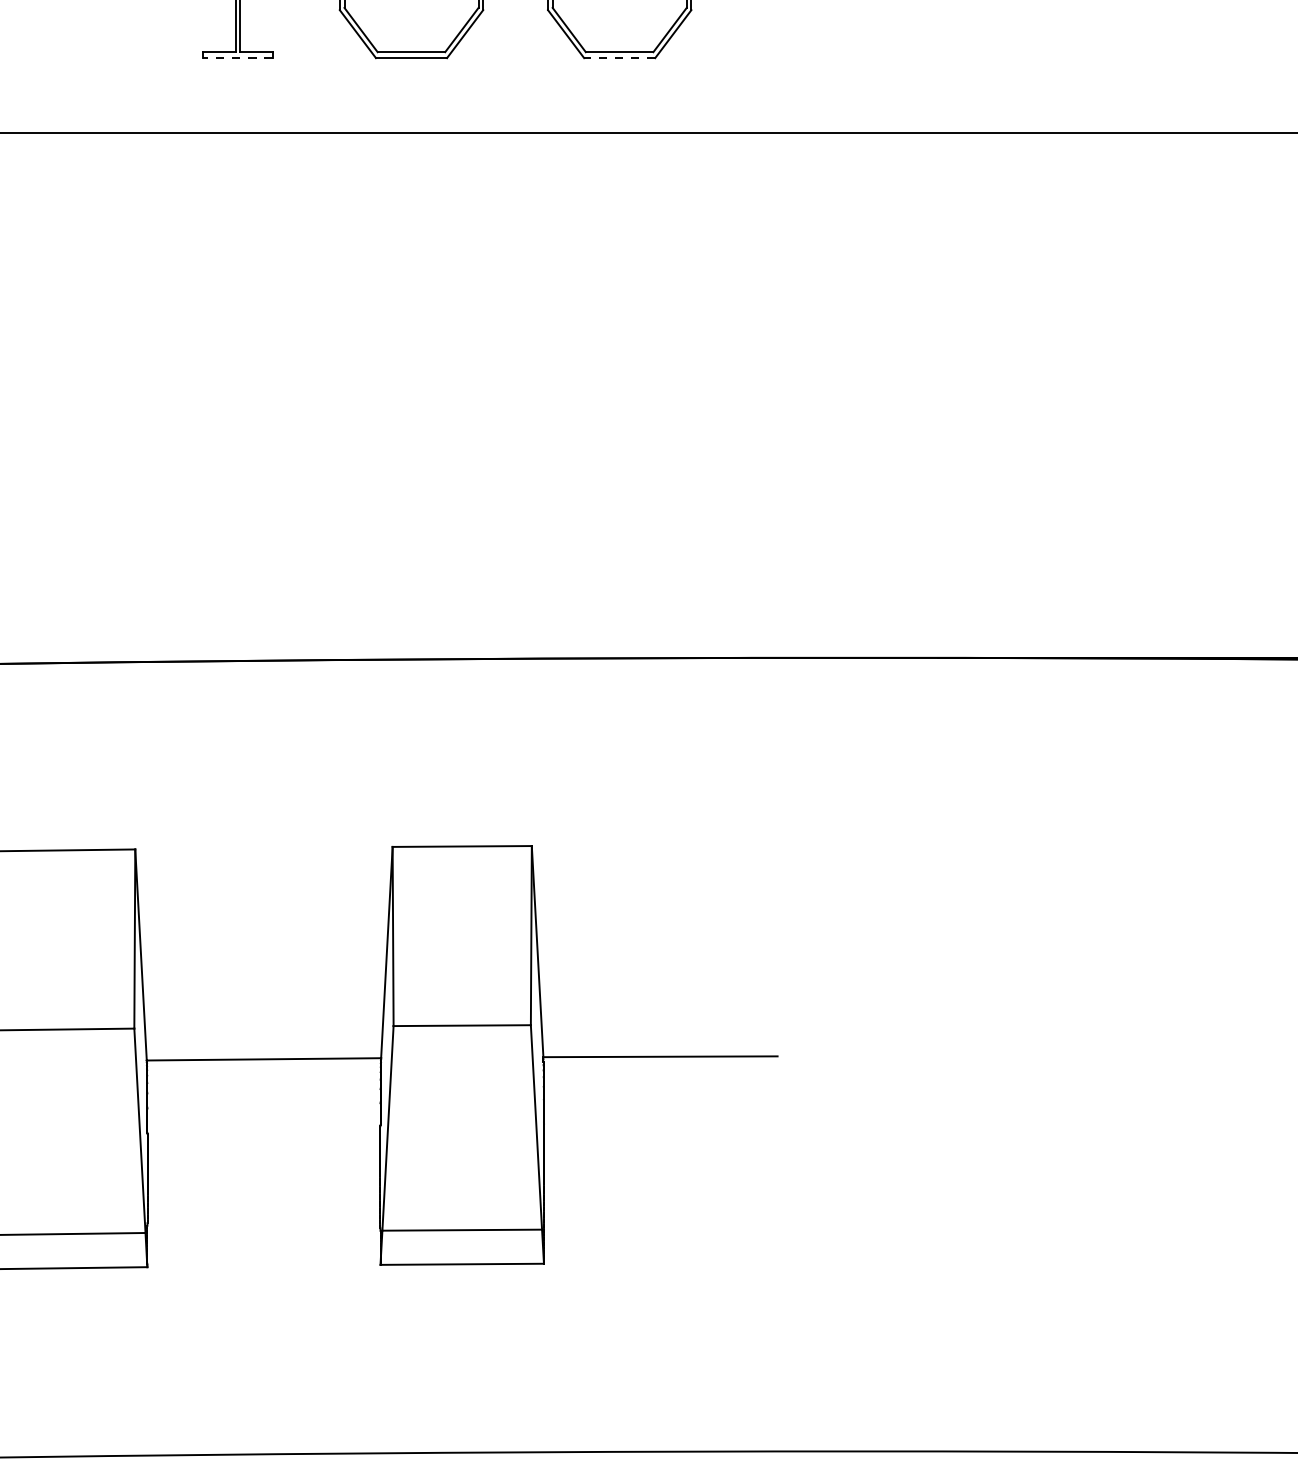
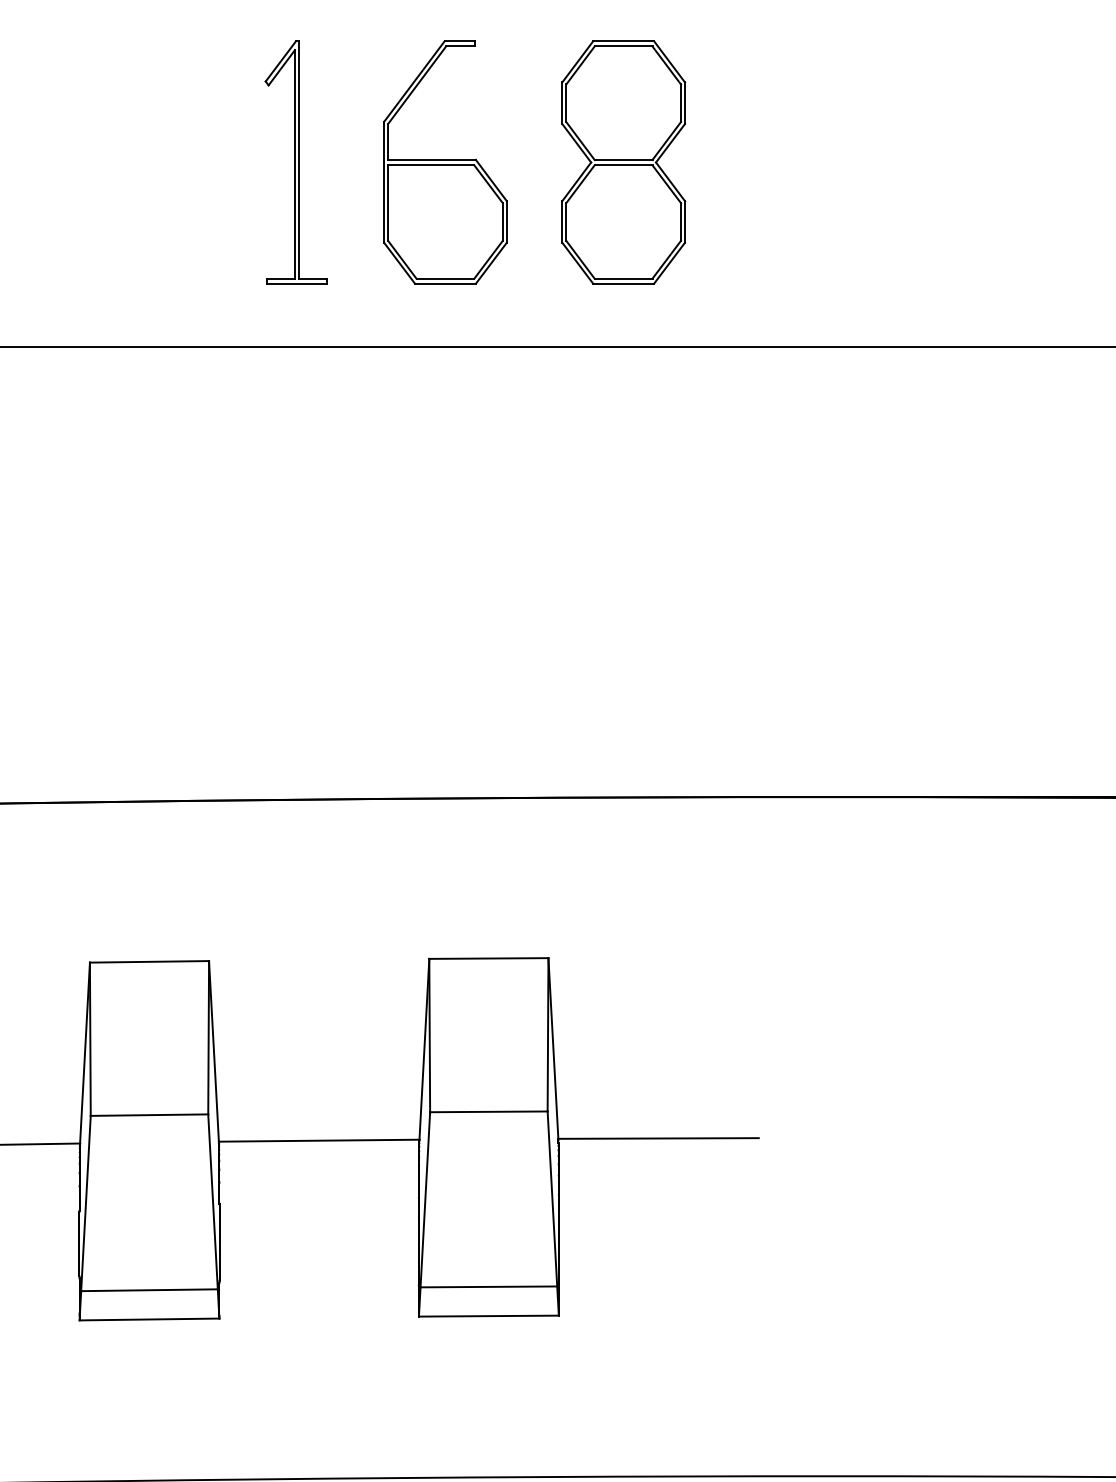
line: (237, 57) -> (296, 283), dashed -> solid
line: (619, 57) -> (623, 283), dashed -> solid

